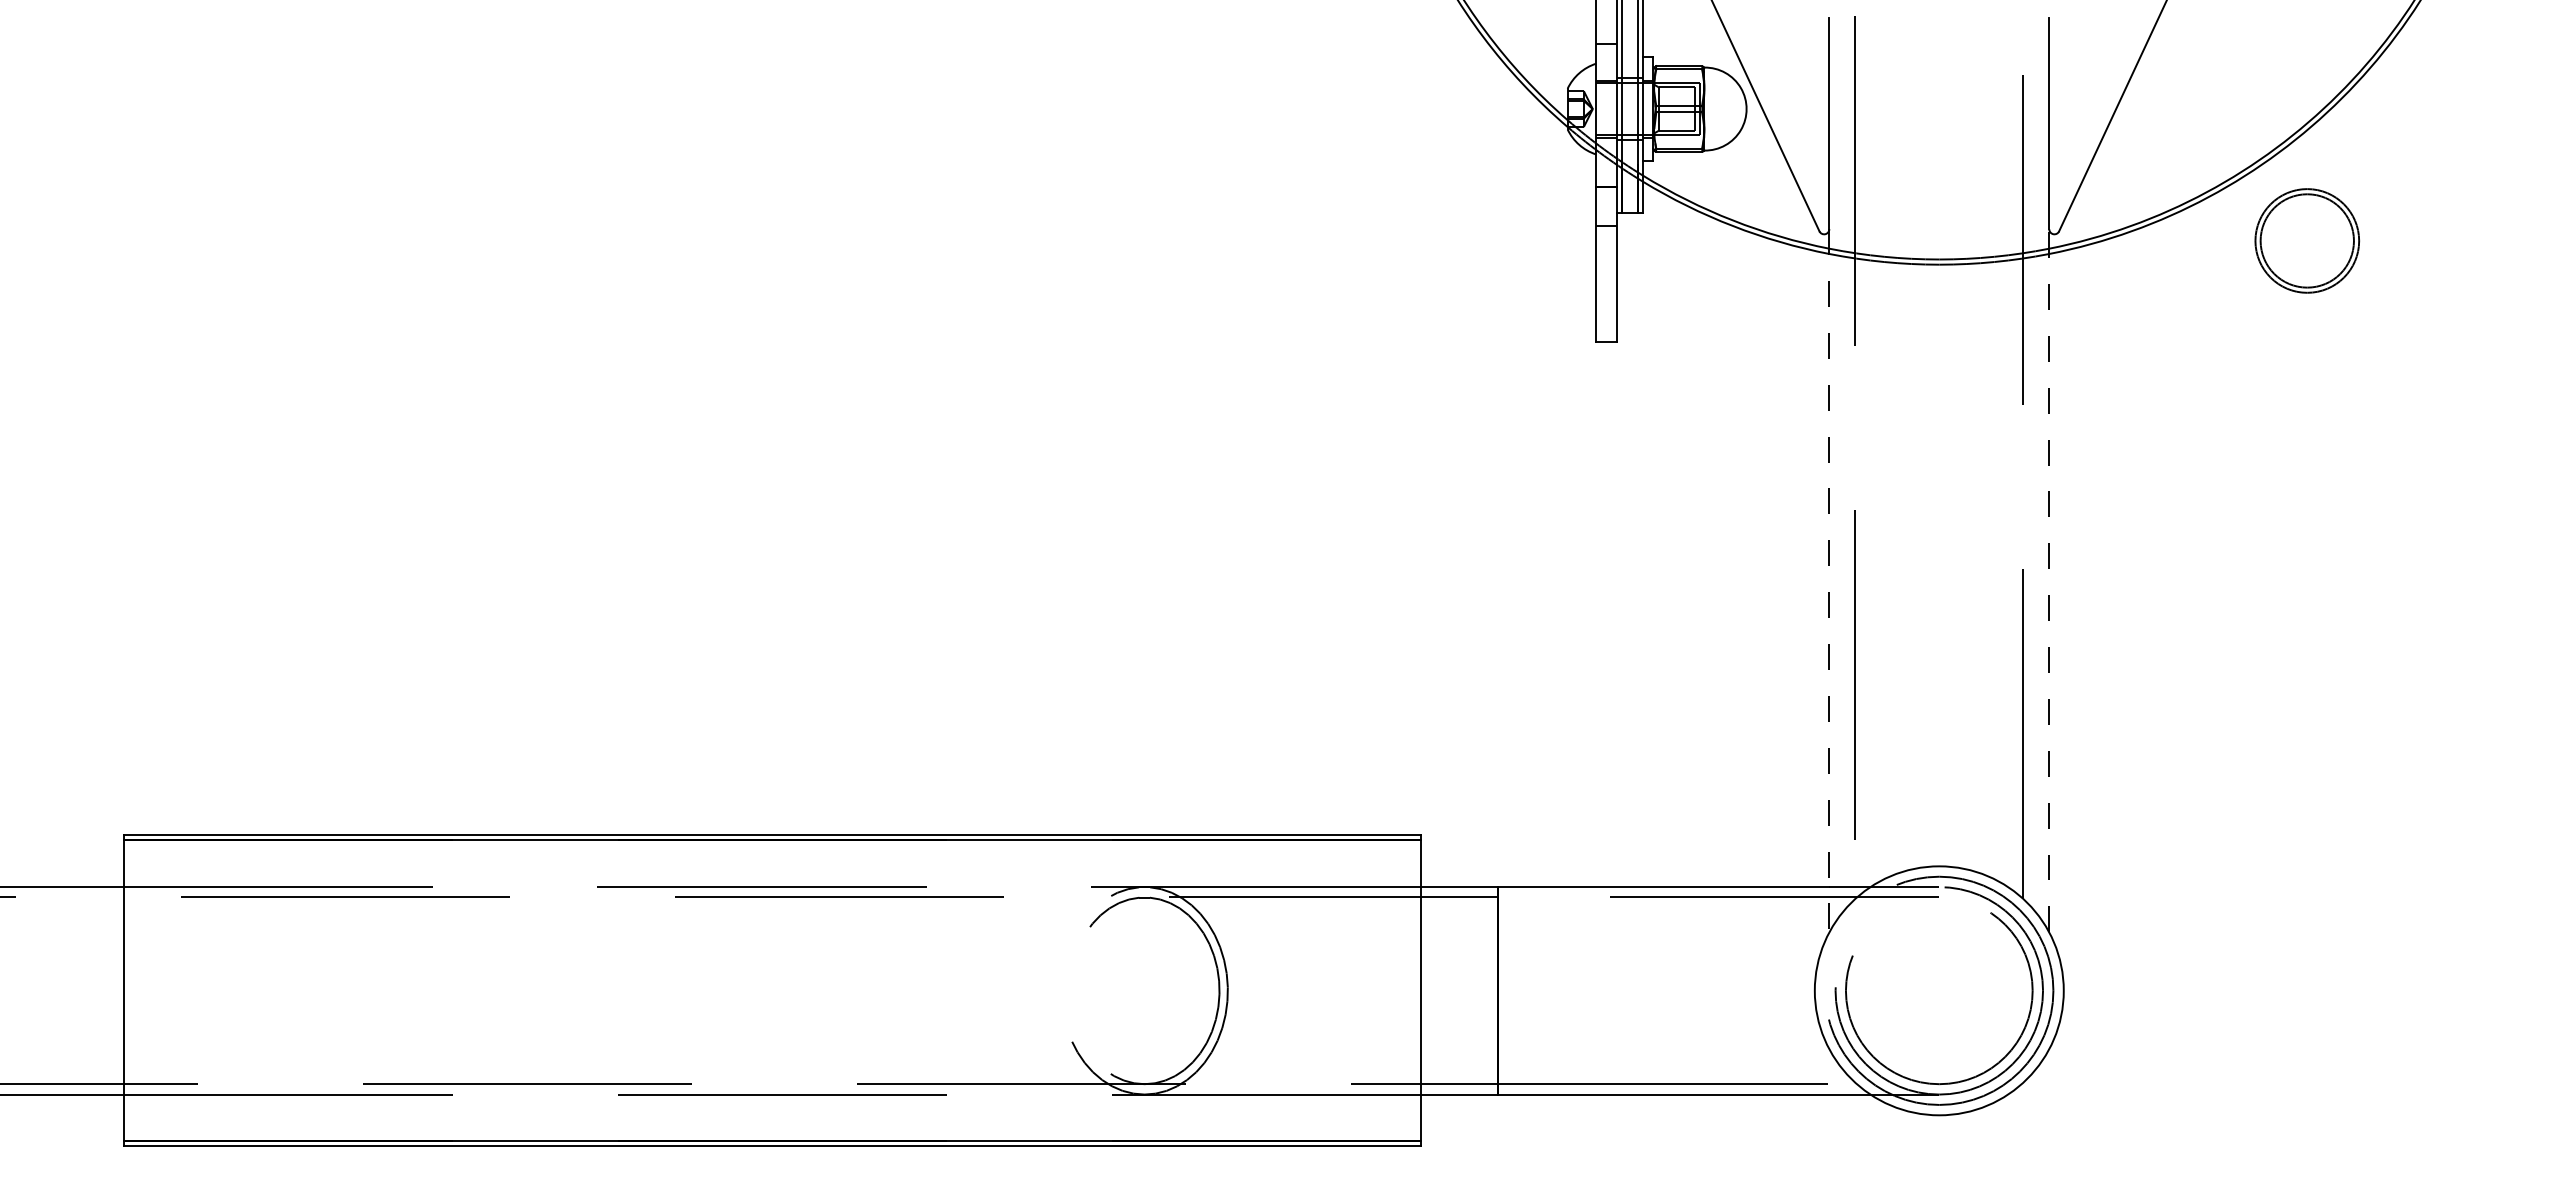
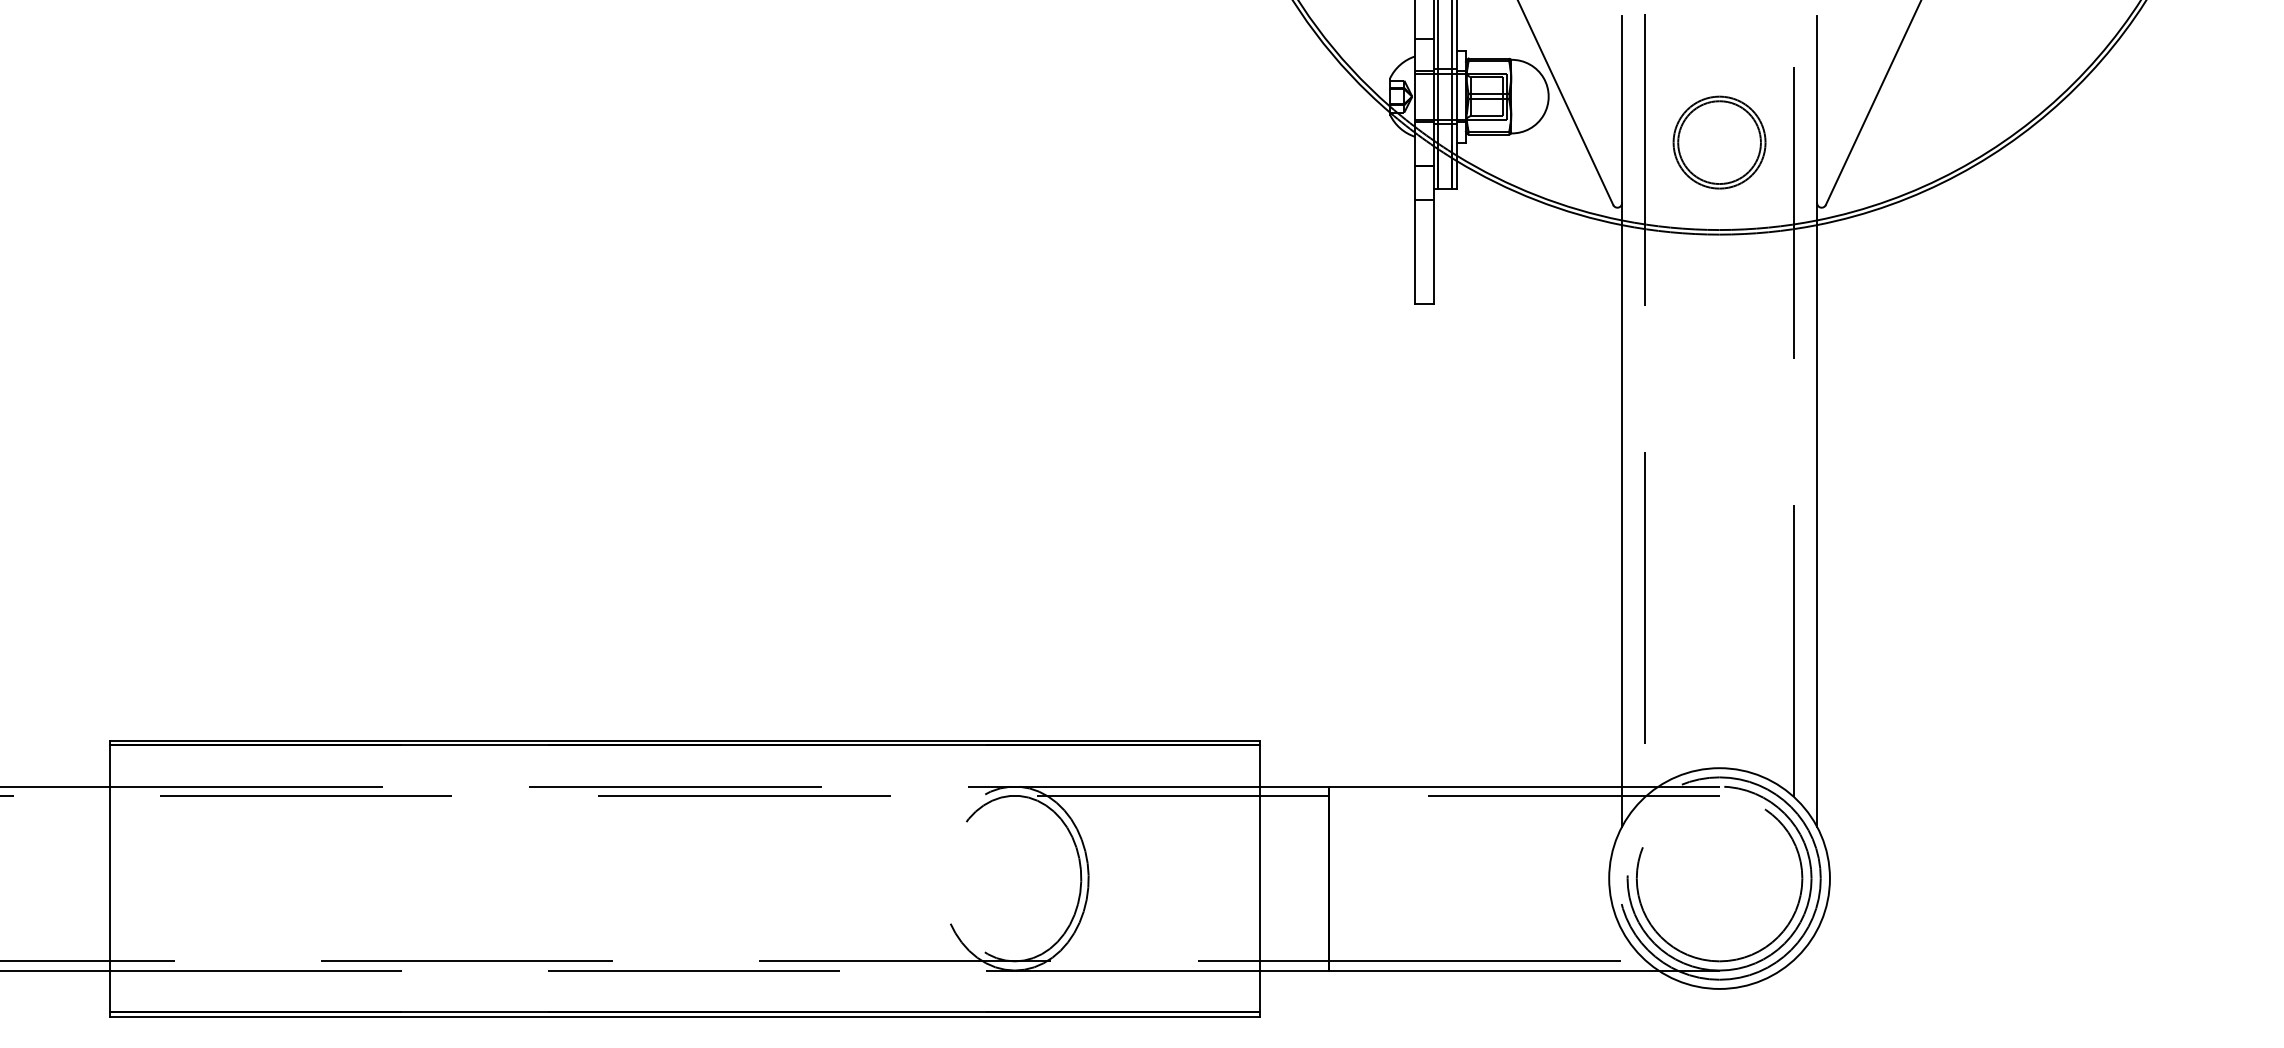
part: (2306, 240) -> (1718, 142), moved
line: (1829, 580) -> (1622, 514), dashed -> solid
line: (2049, 580) -> (1817, 514), dashed -> solid

